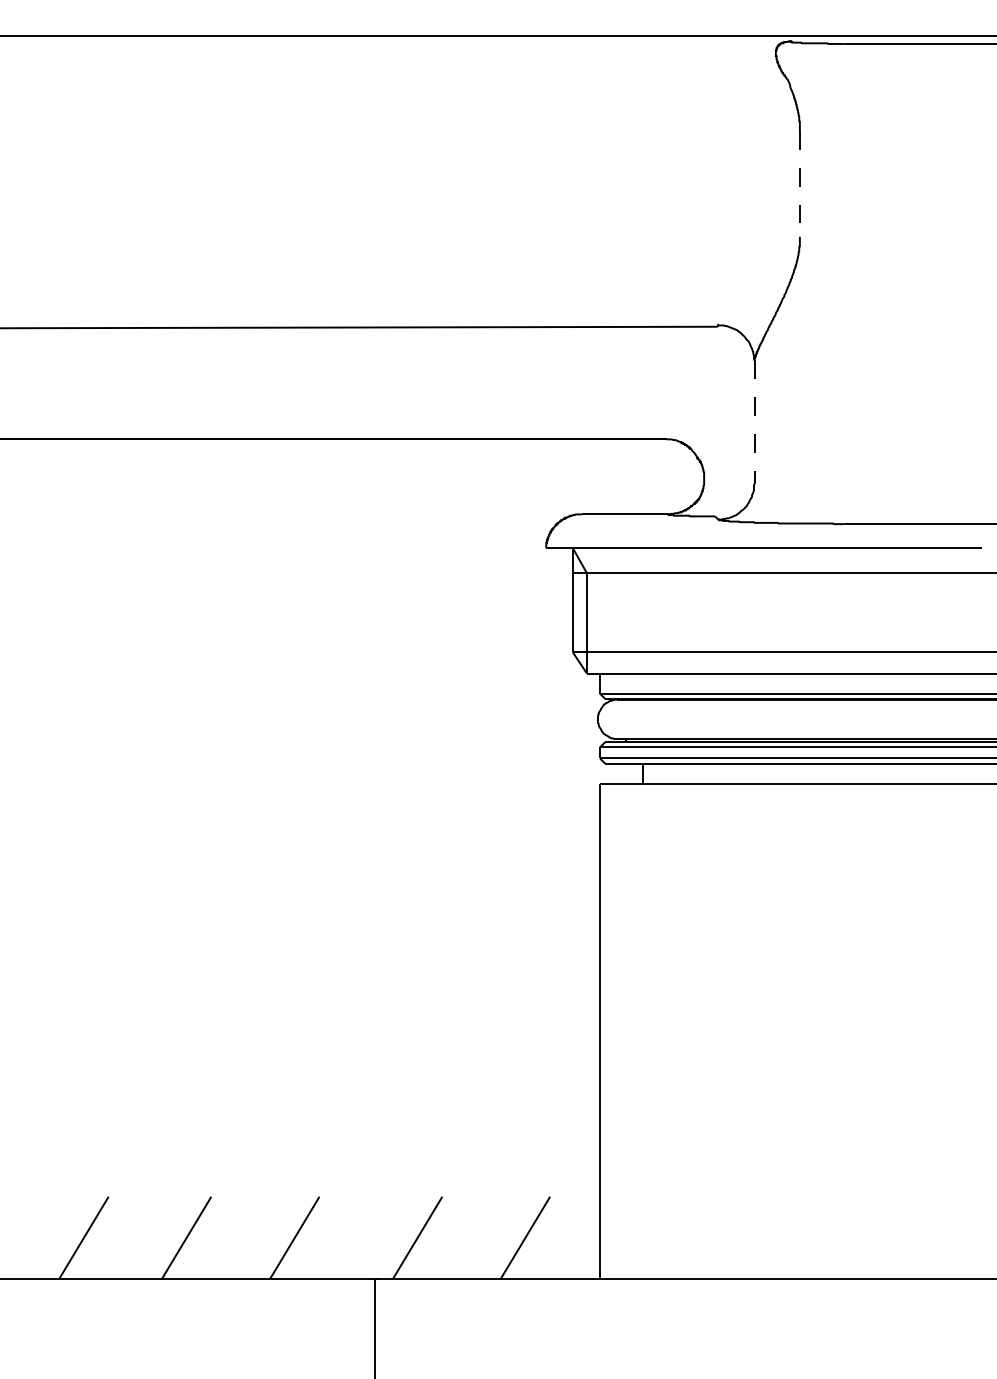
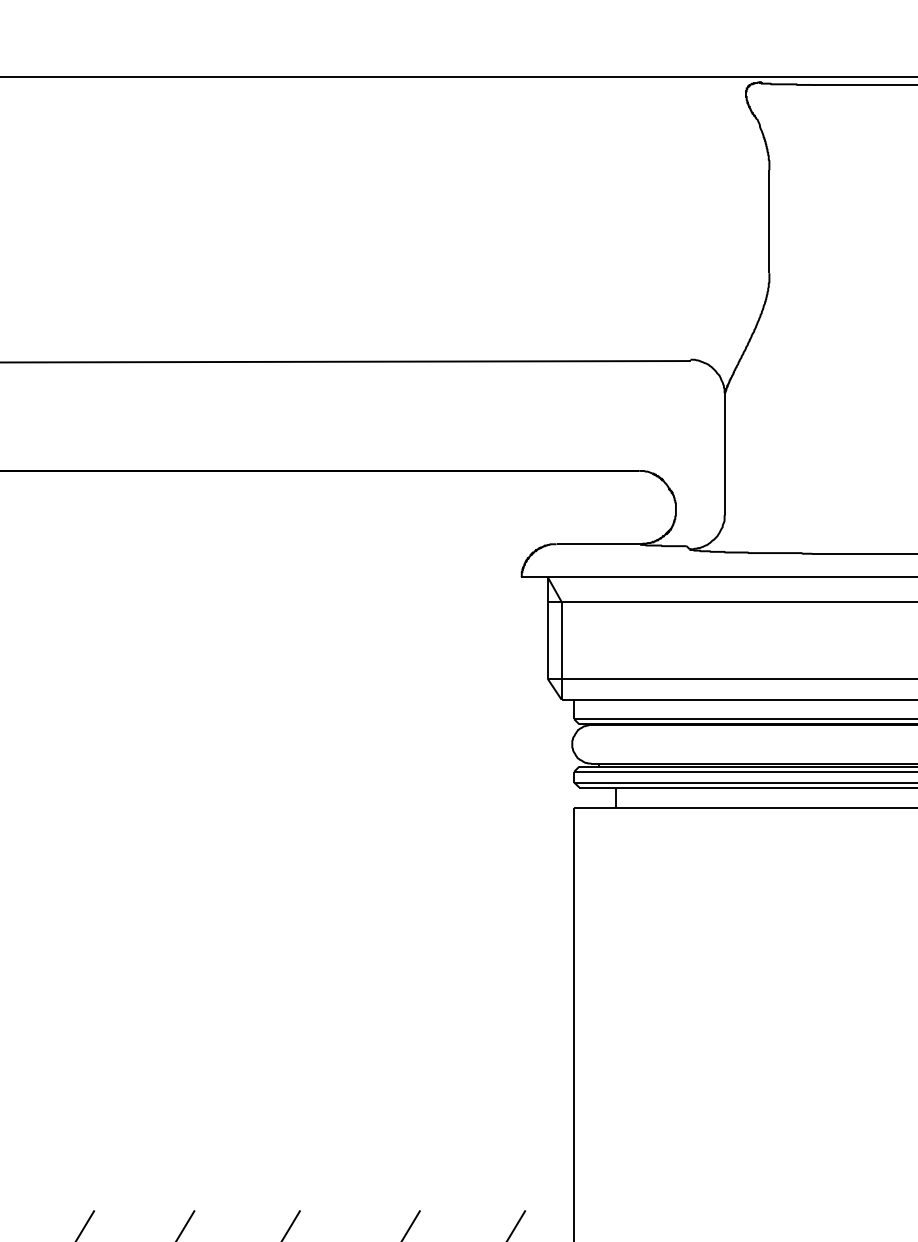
line: (799, 184) -> (769, 222), dashed -> solid
line: (754, 422) -> (725, 454), dashed -> solid

